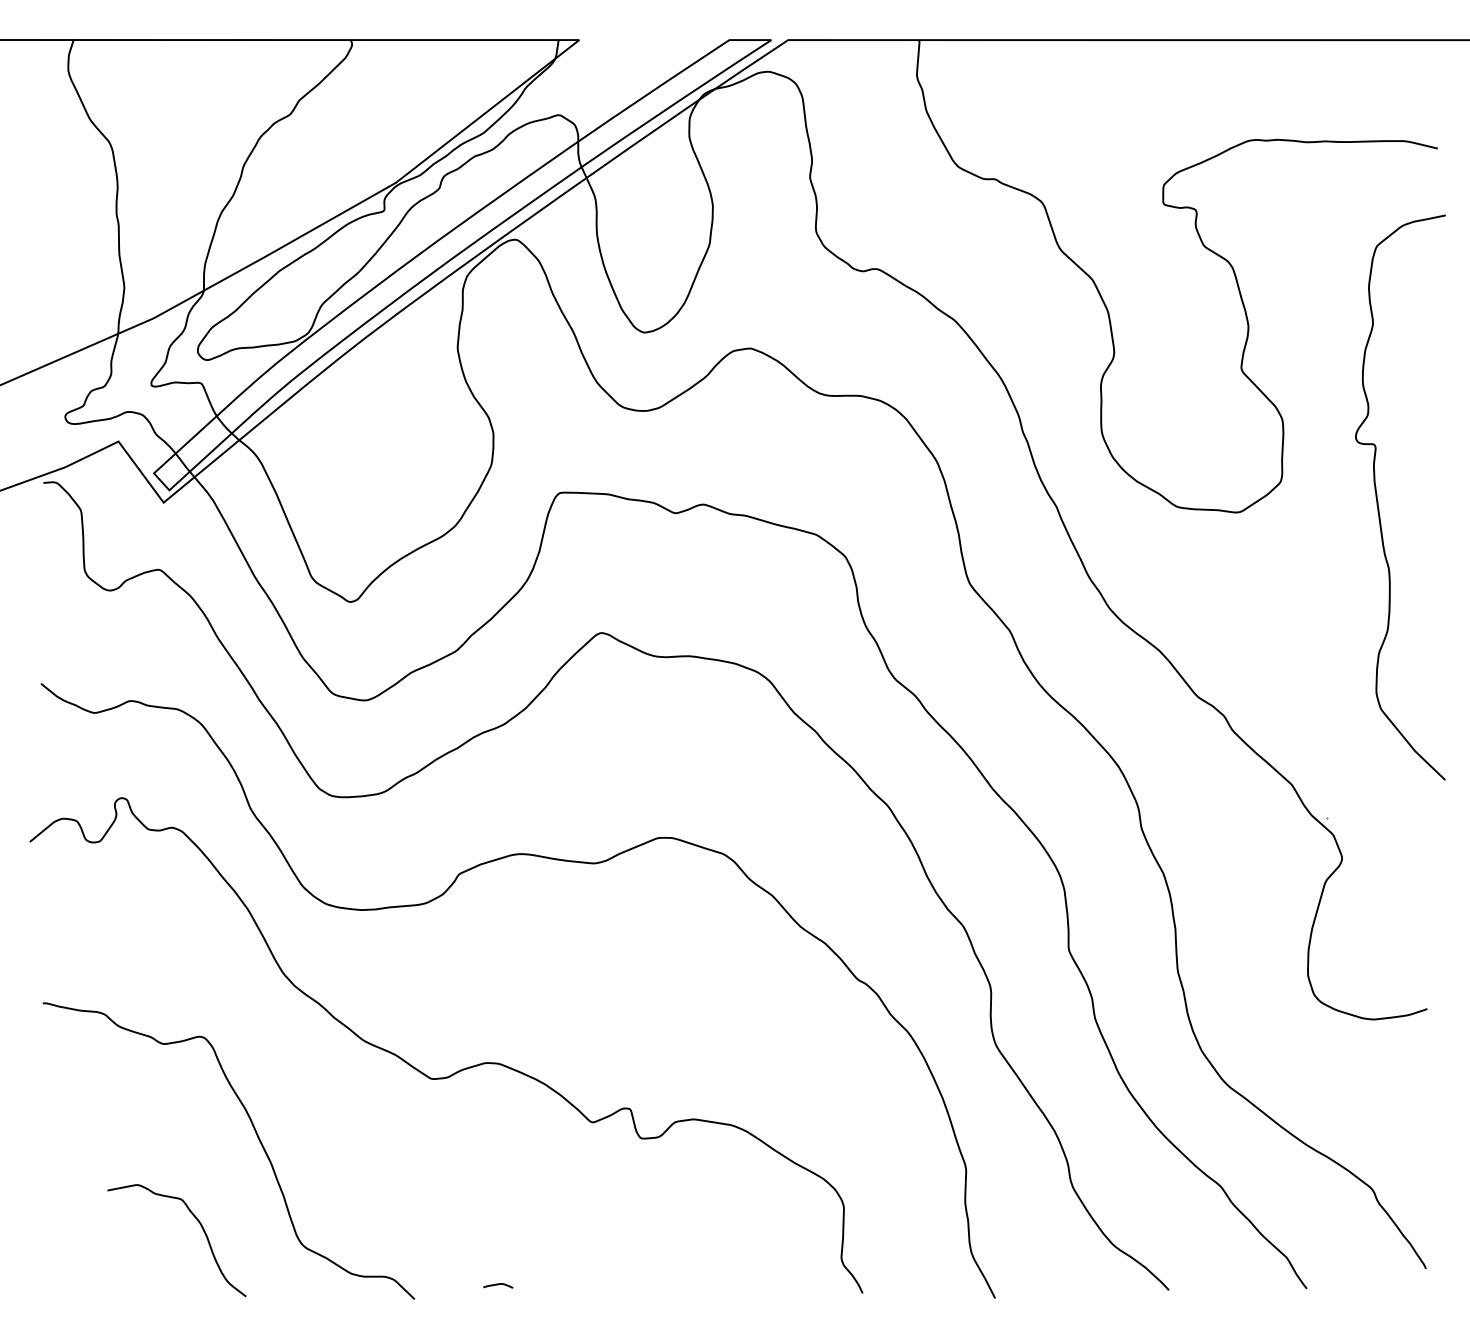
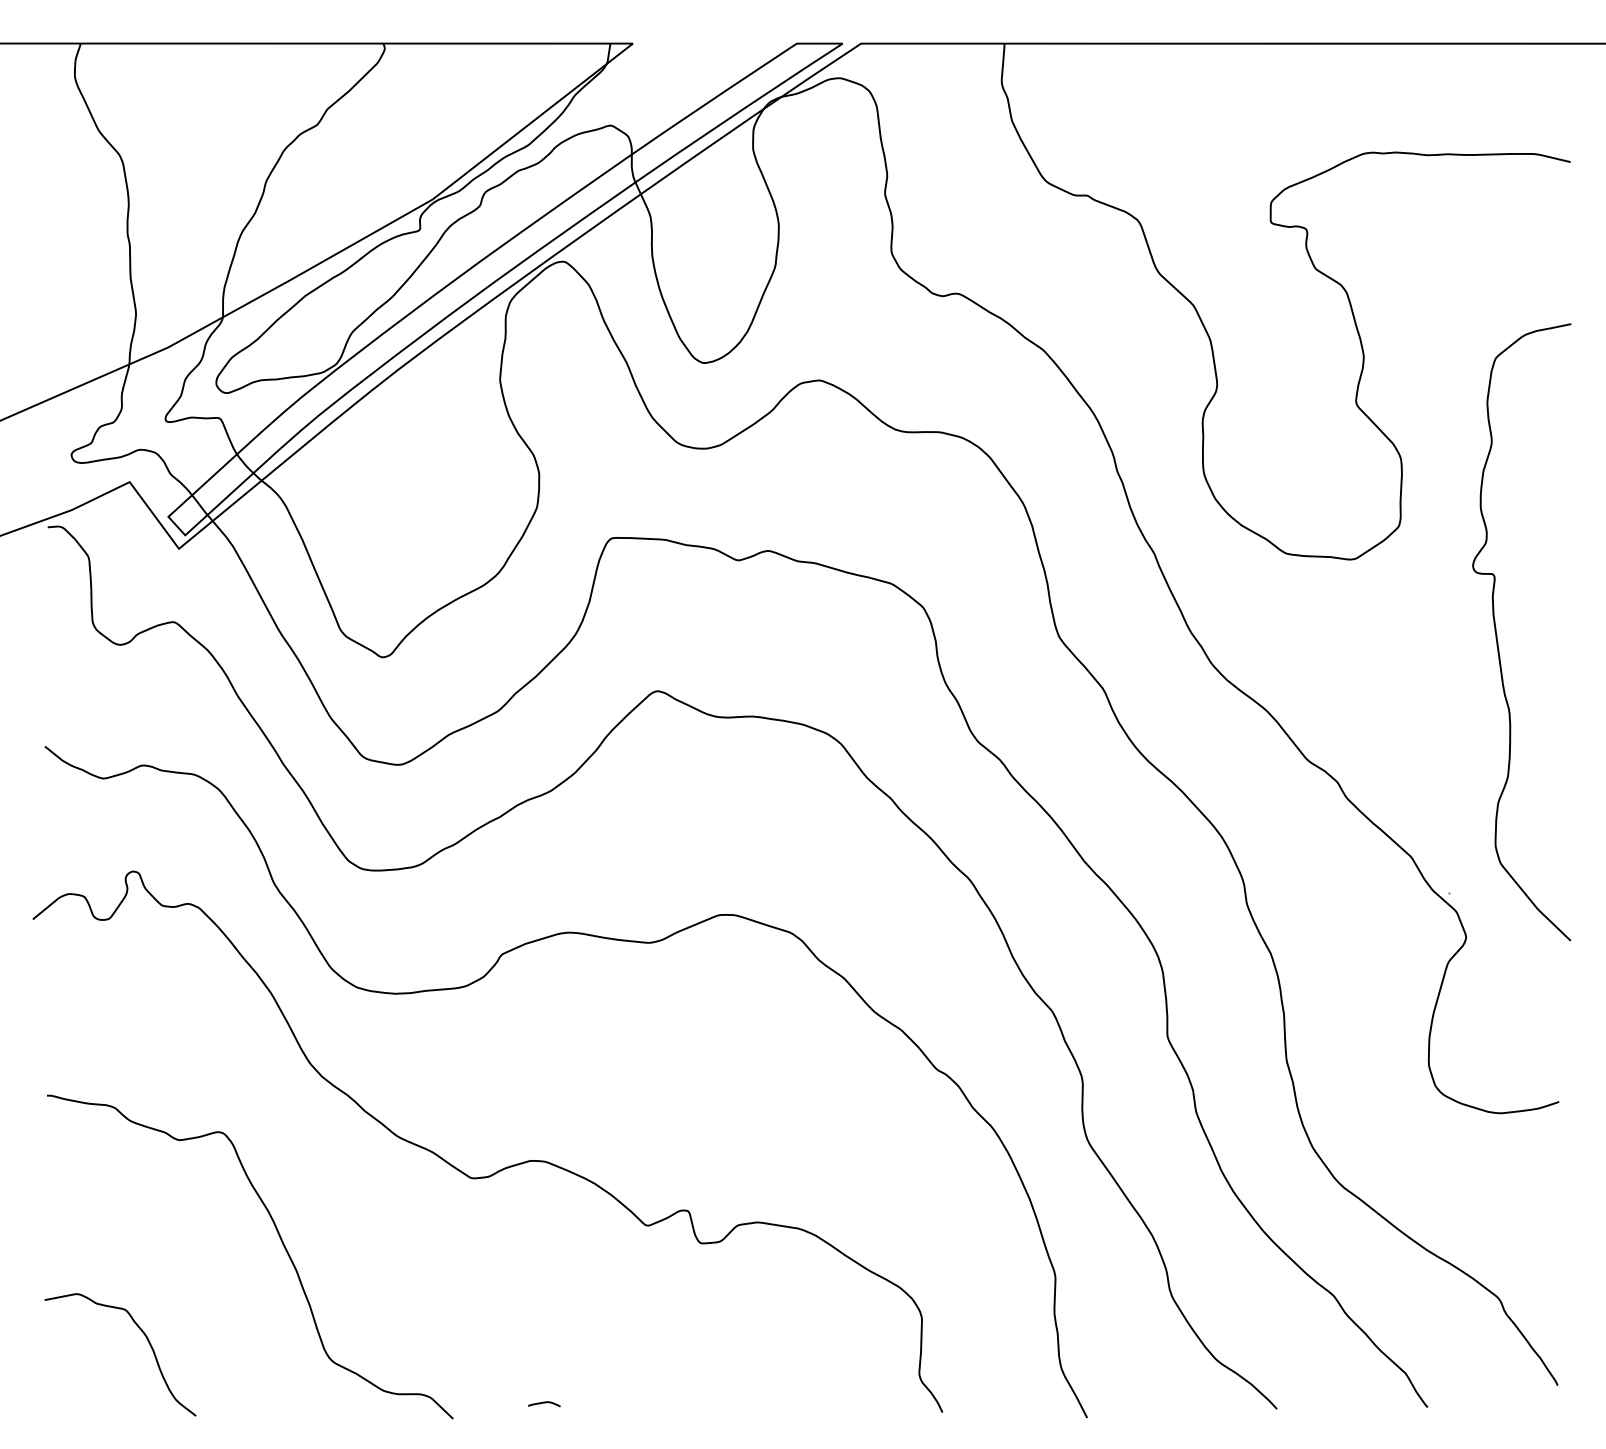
curve: (1378, 499) -> (1497, 634), moved
curve: (201, 1228) -> (147, 1341), moved

